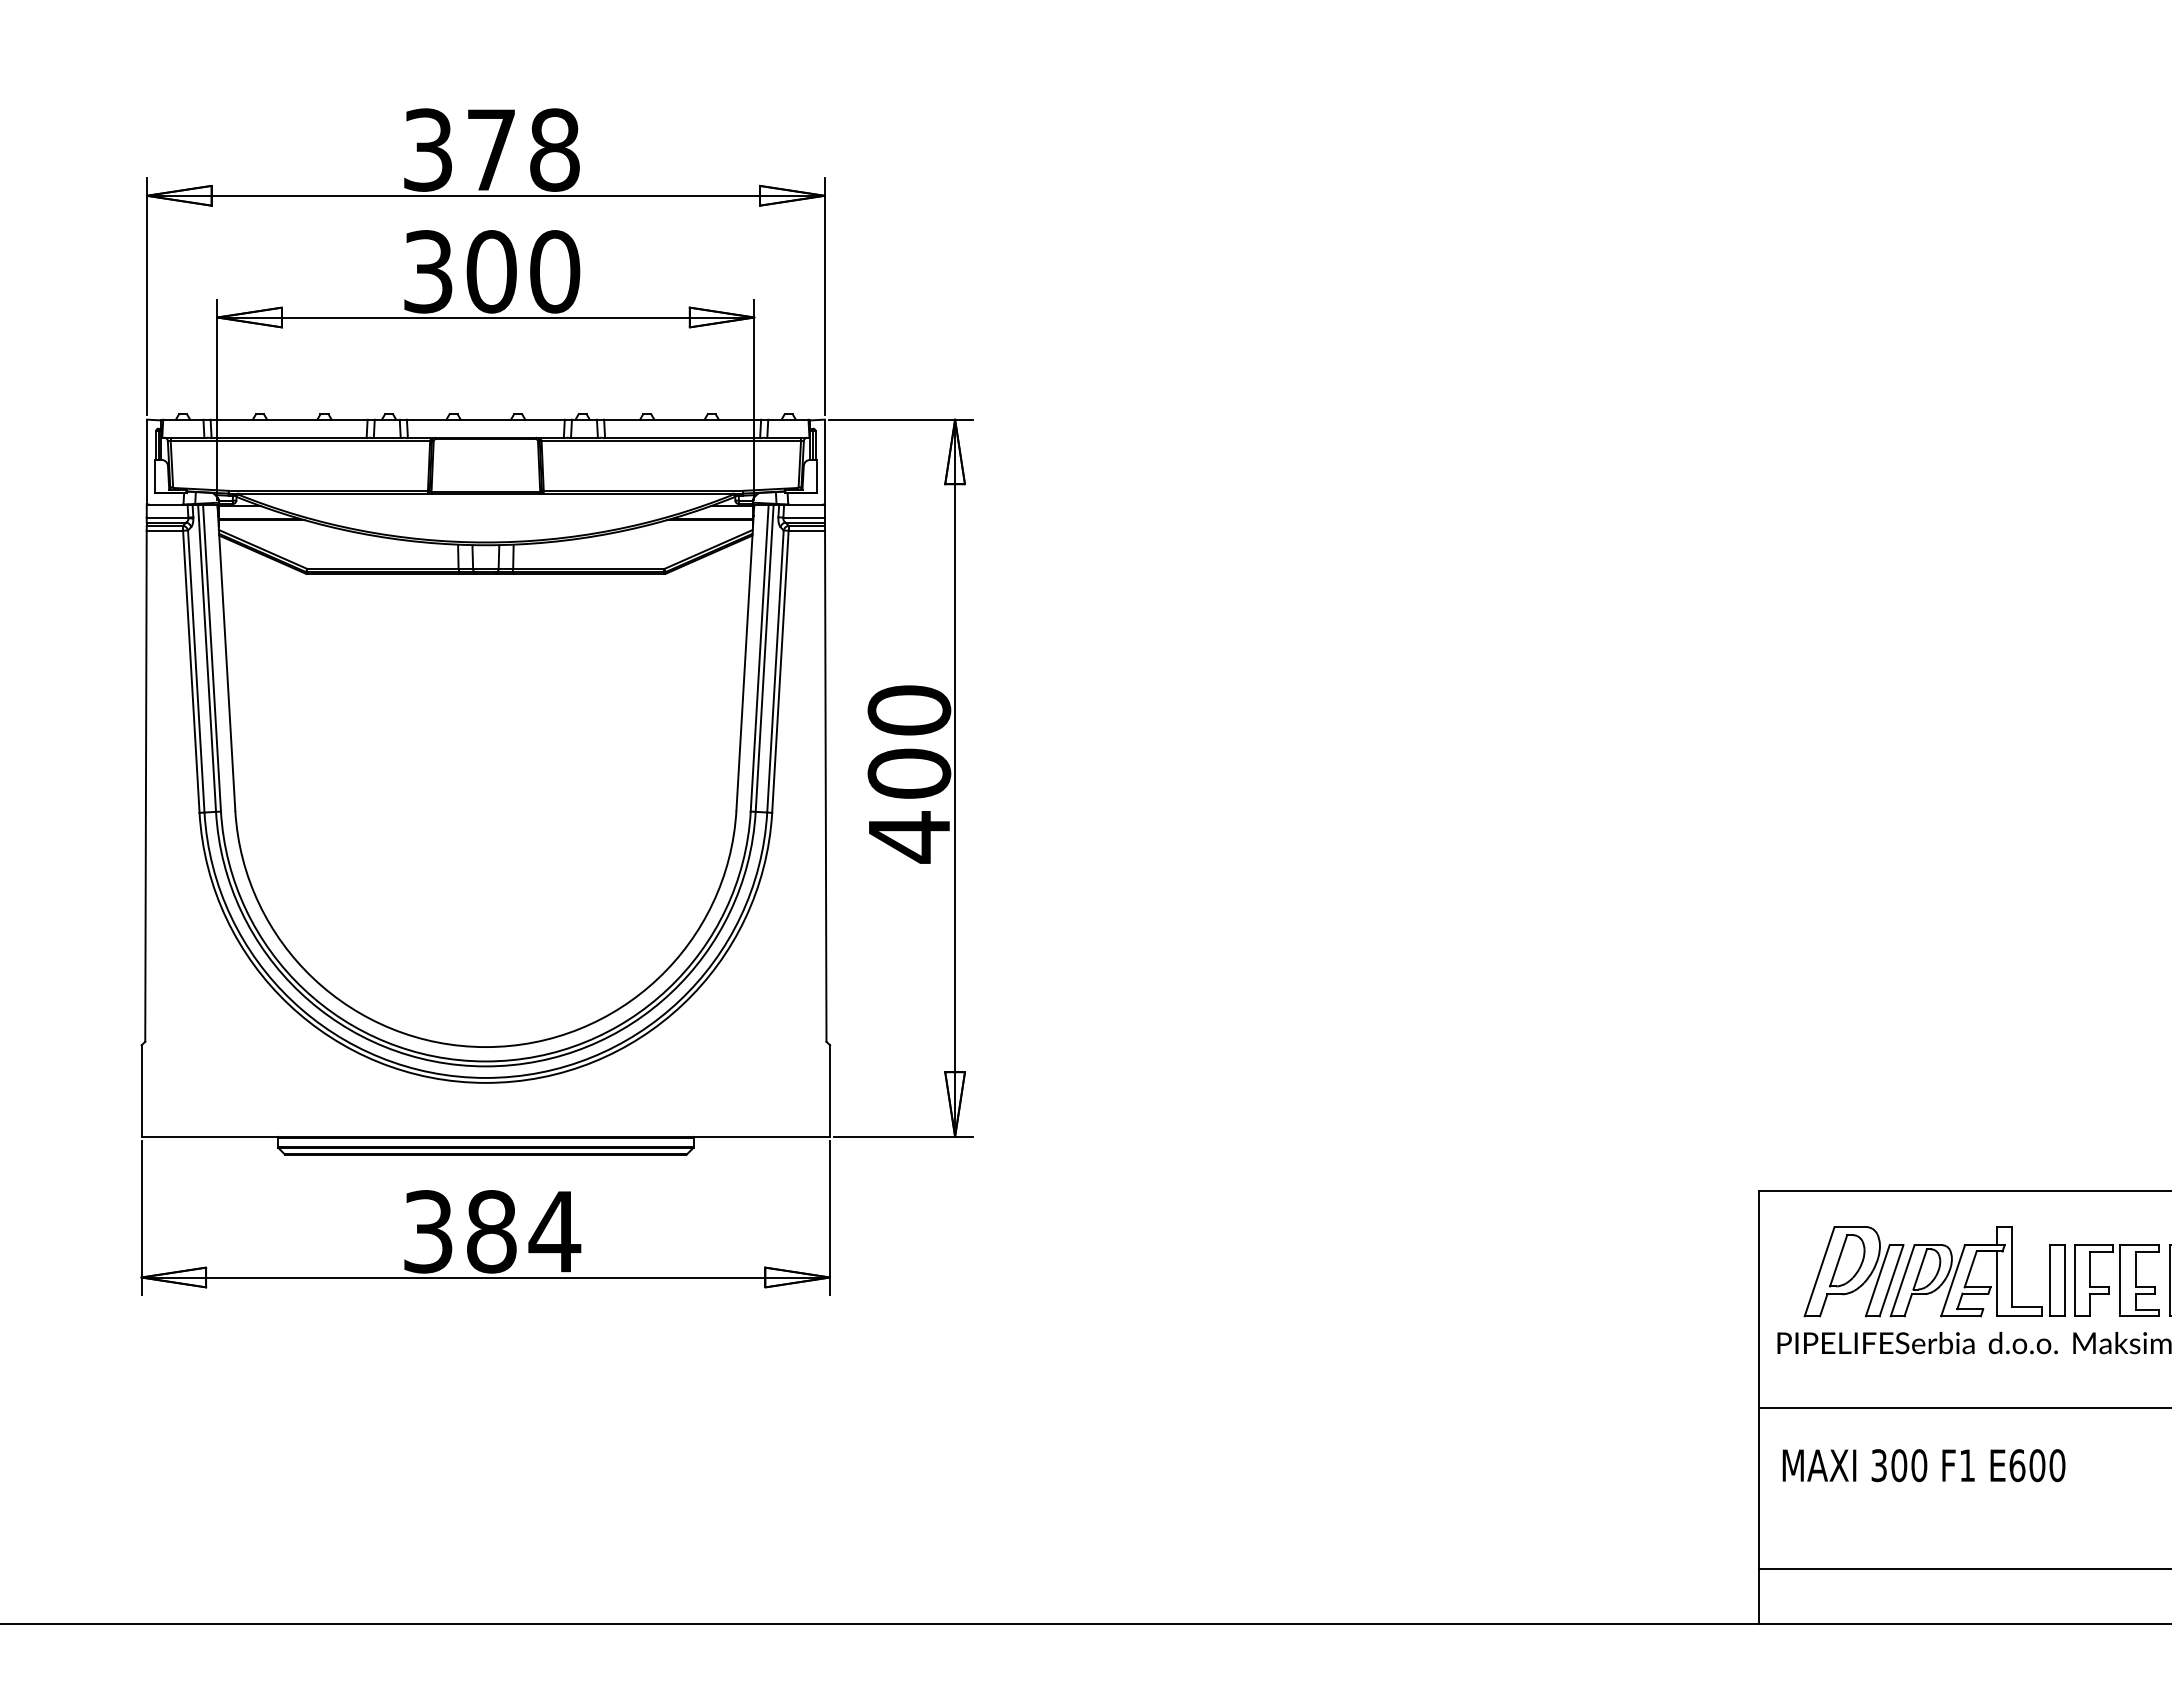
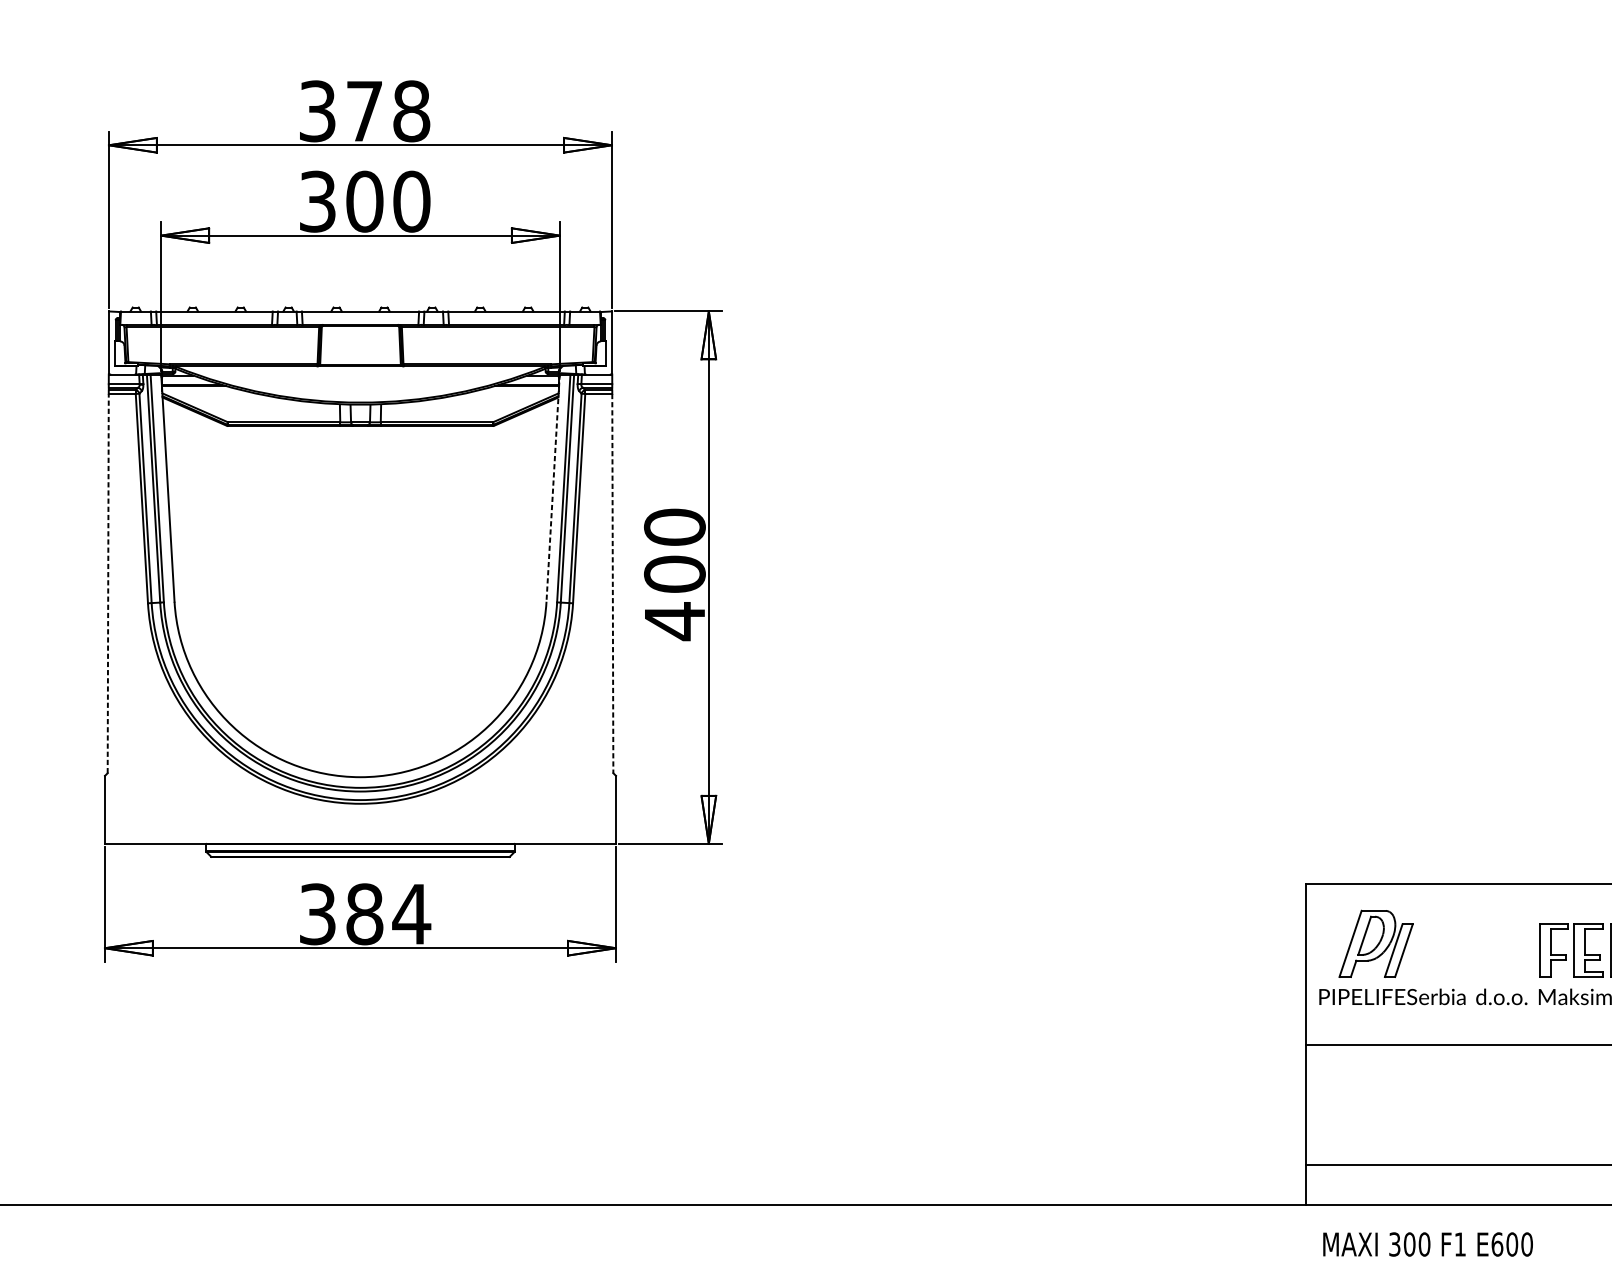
line: (745, 658) -> (553, 488), solid -> dashed
line: (145, 785) -> (107, 583), solid -> dashed
line: (825, 786) -> (612, 583), solid -> dashed
part: (1971, 1270) -> (1463, 943), removed
text: (1923, 1465) -> (1427, 1244), moved

